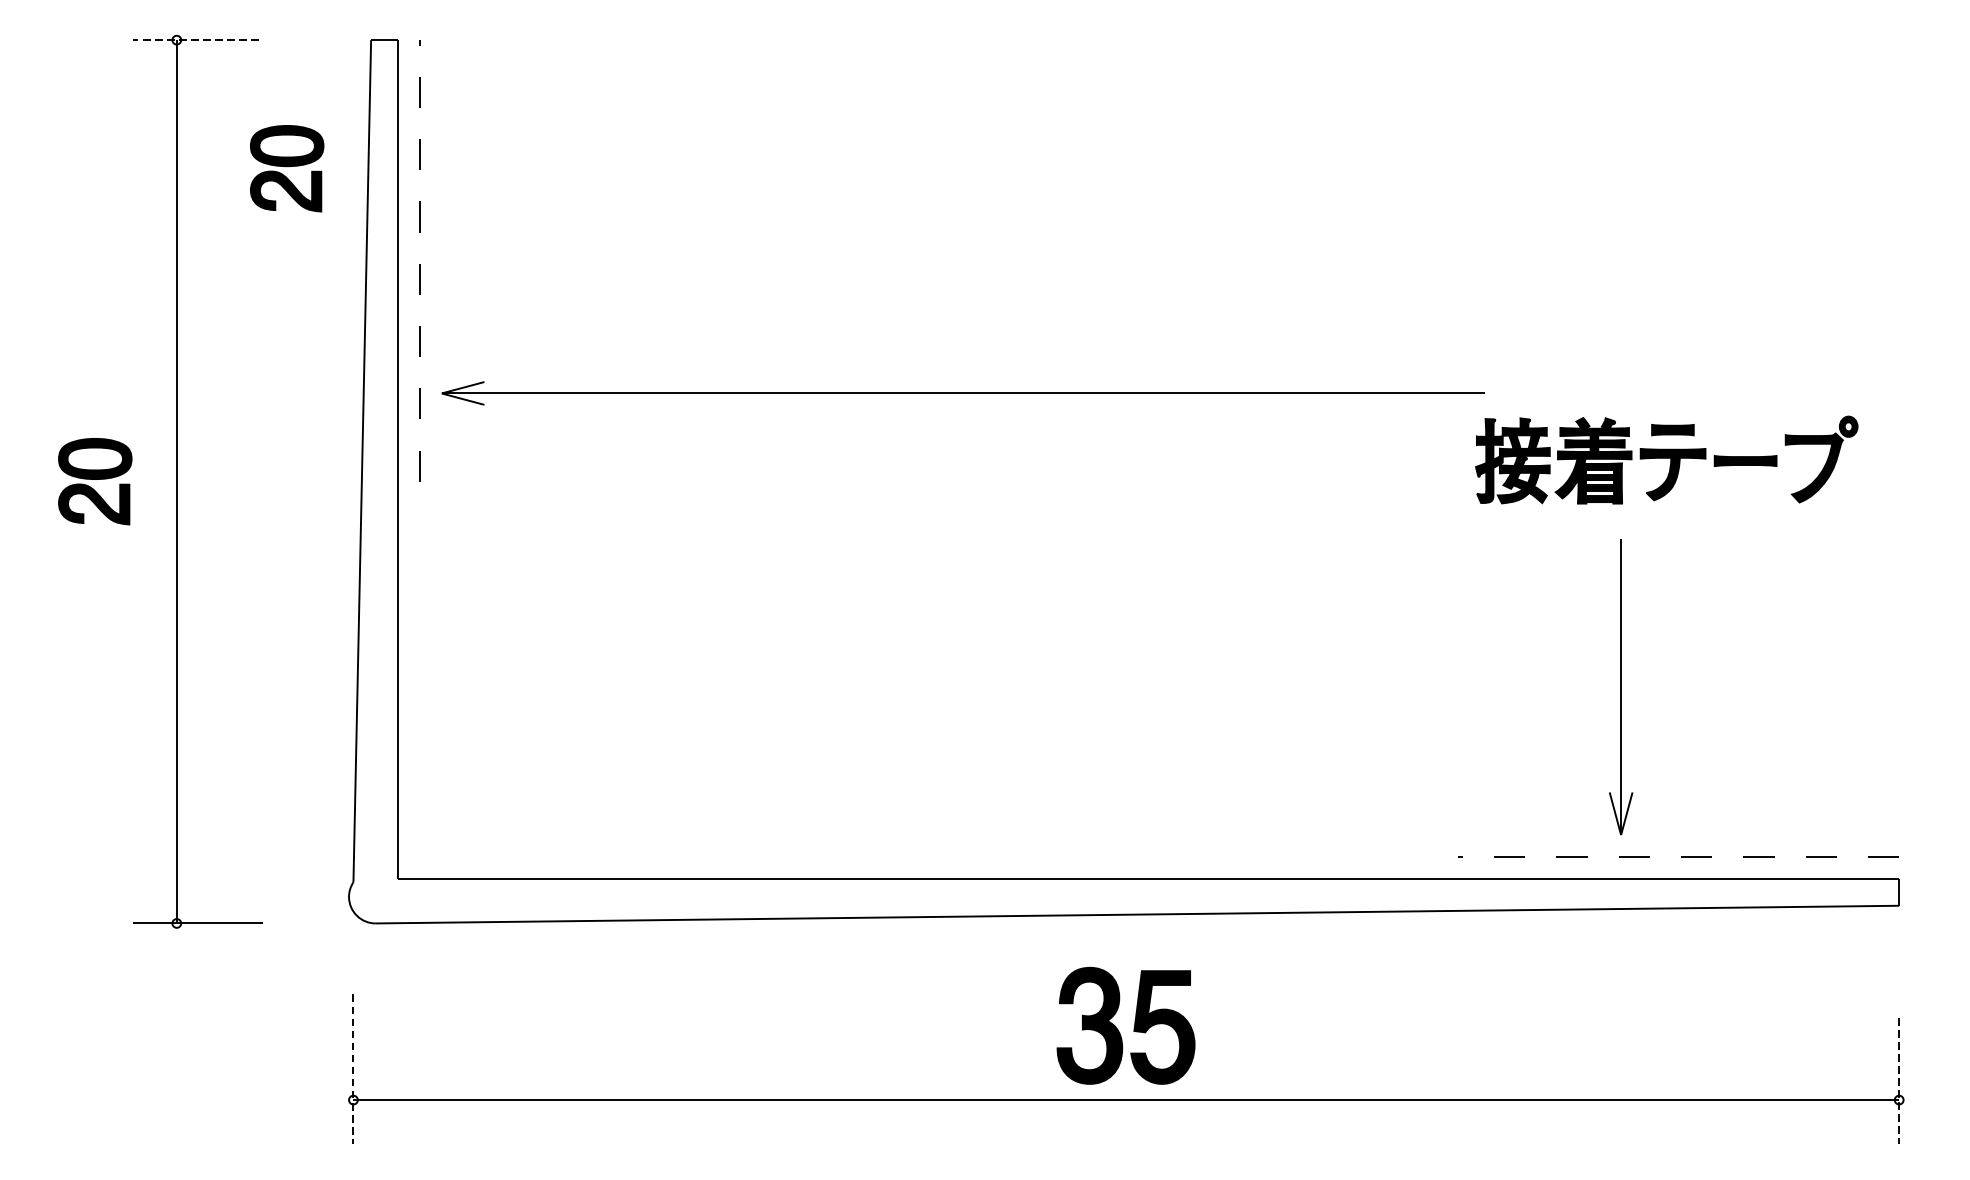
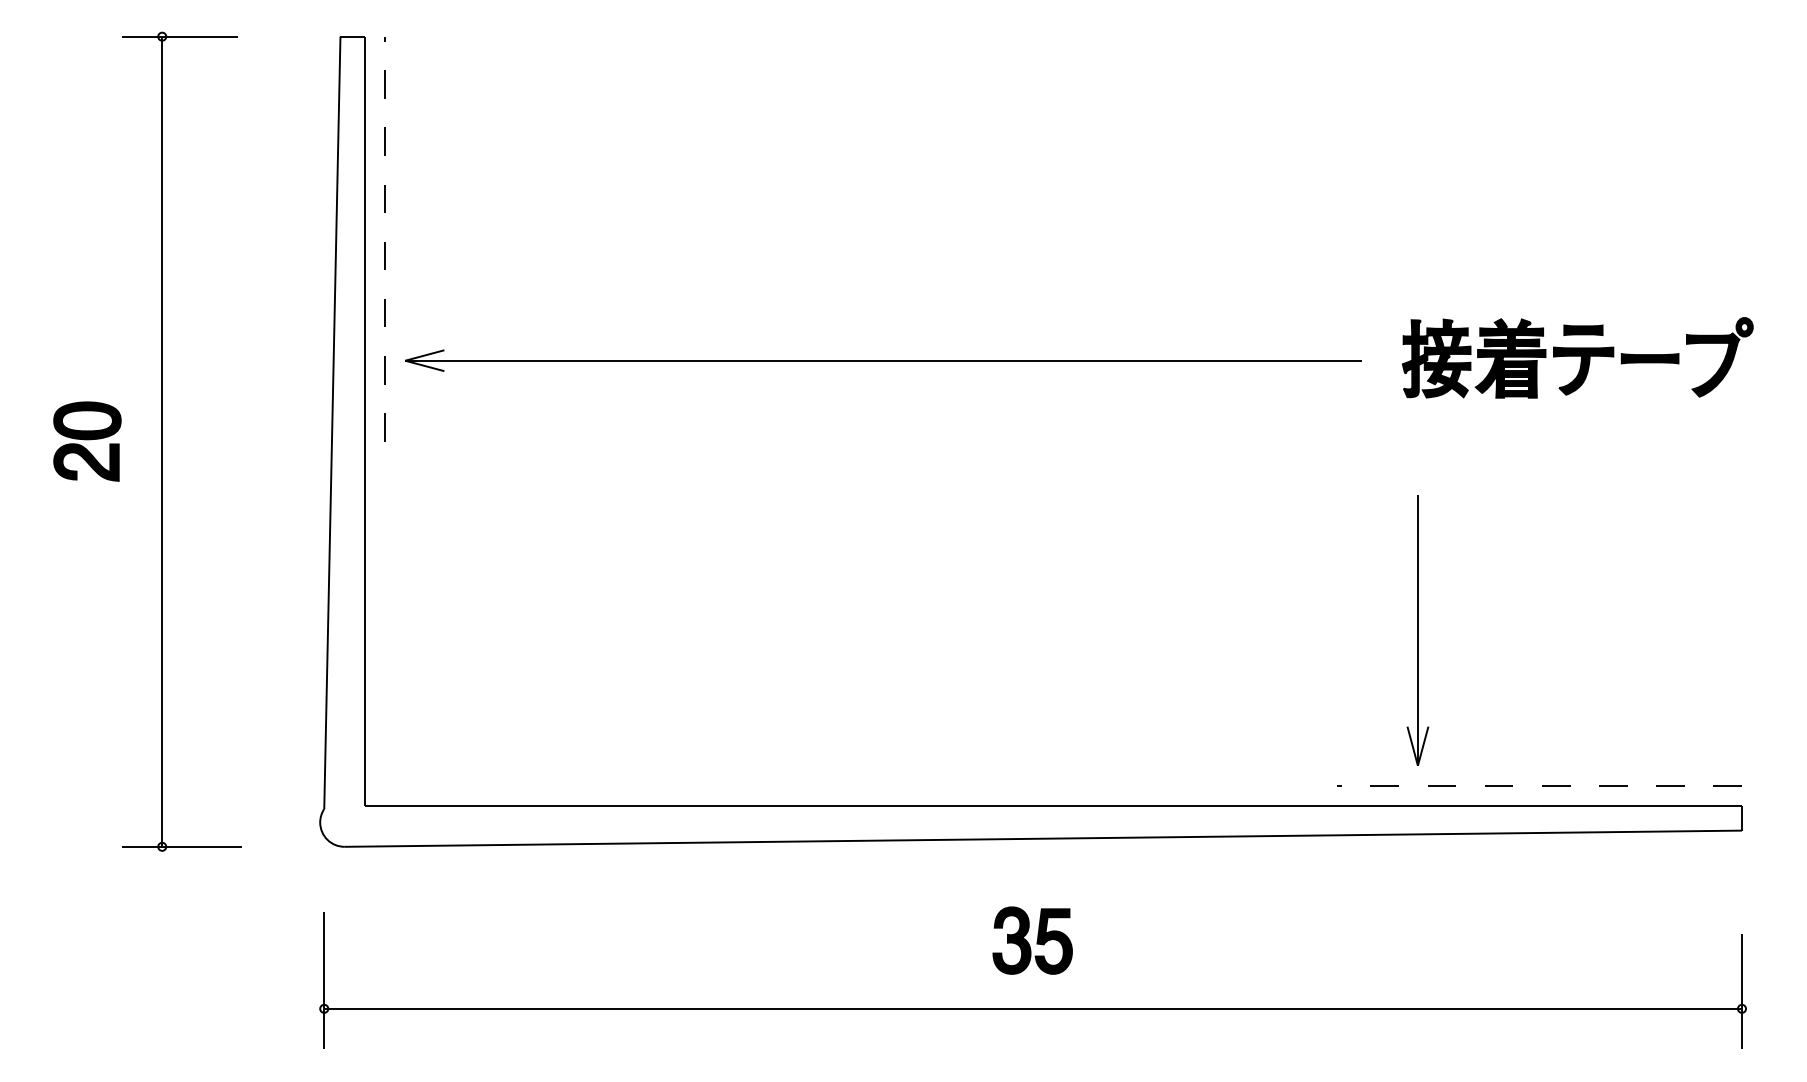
line: (195, 39) -> (179, 36), dashed -> solid
part: (287, 168) -> (263, 154), removed
part: (1666, 459) -> (1577, 357), moved
part: (1620, 687) -> (1417, 630), moved
part: (1125, 1025) -> (1032, 940), size x0.62
line: (353, 1069) -> (324, 980), dashed -> solid
line: (1898, 1081) -> (1741, 991), dashed -> solid

